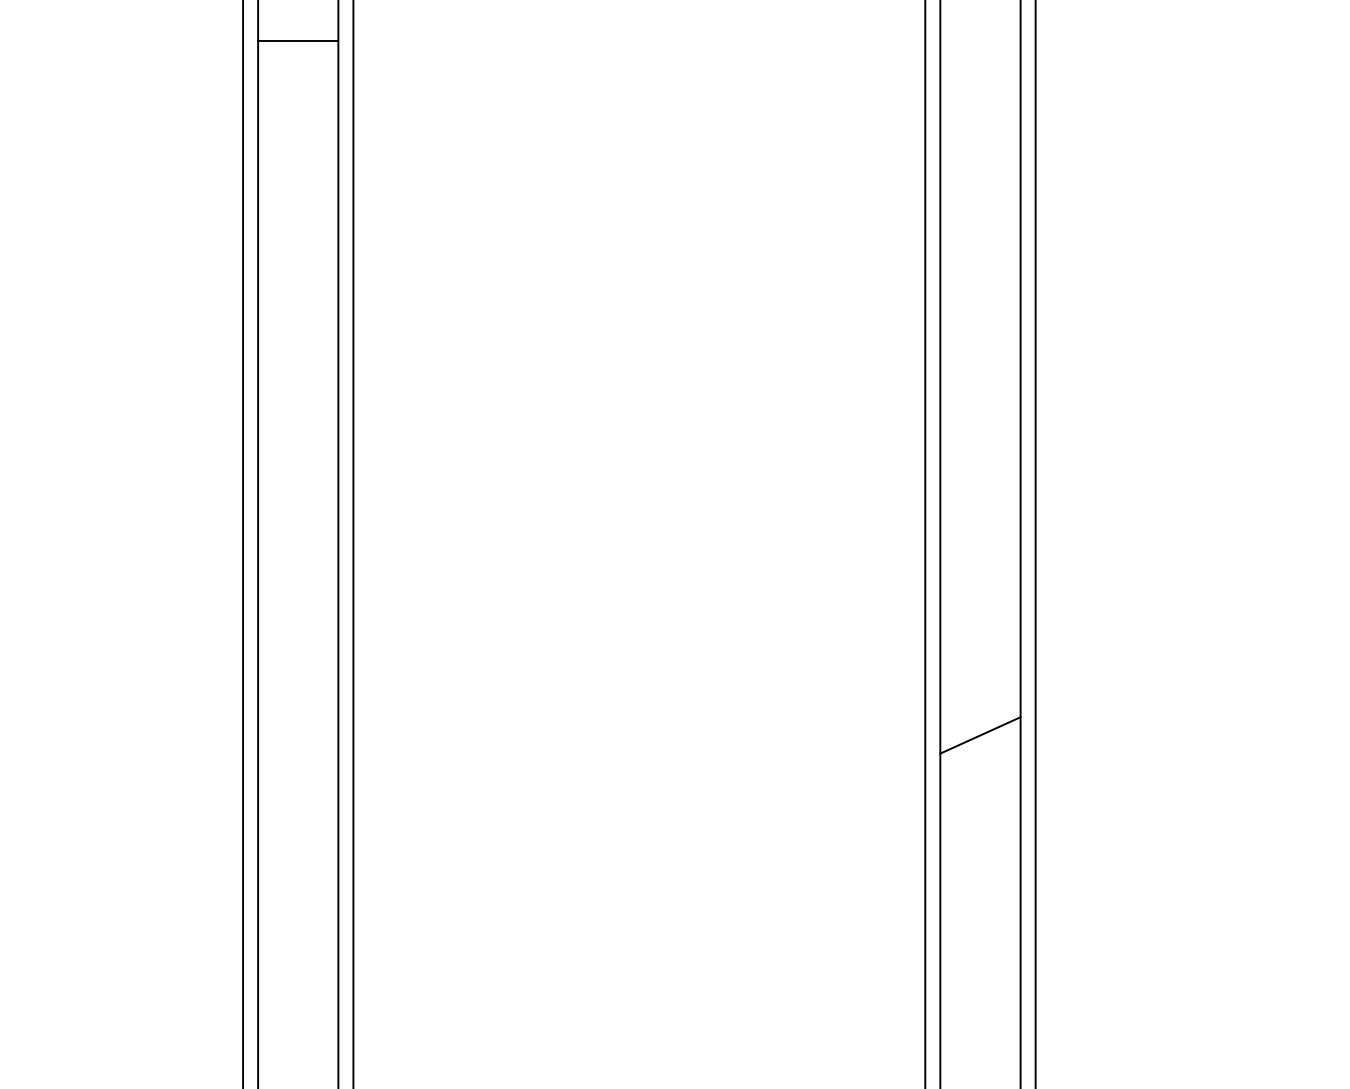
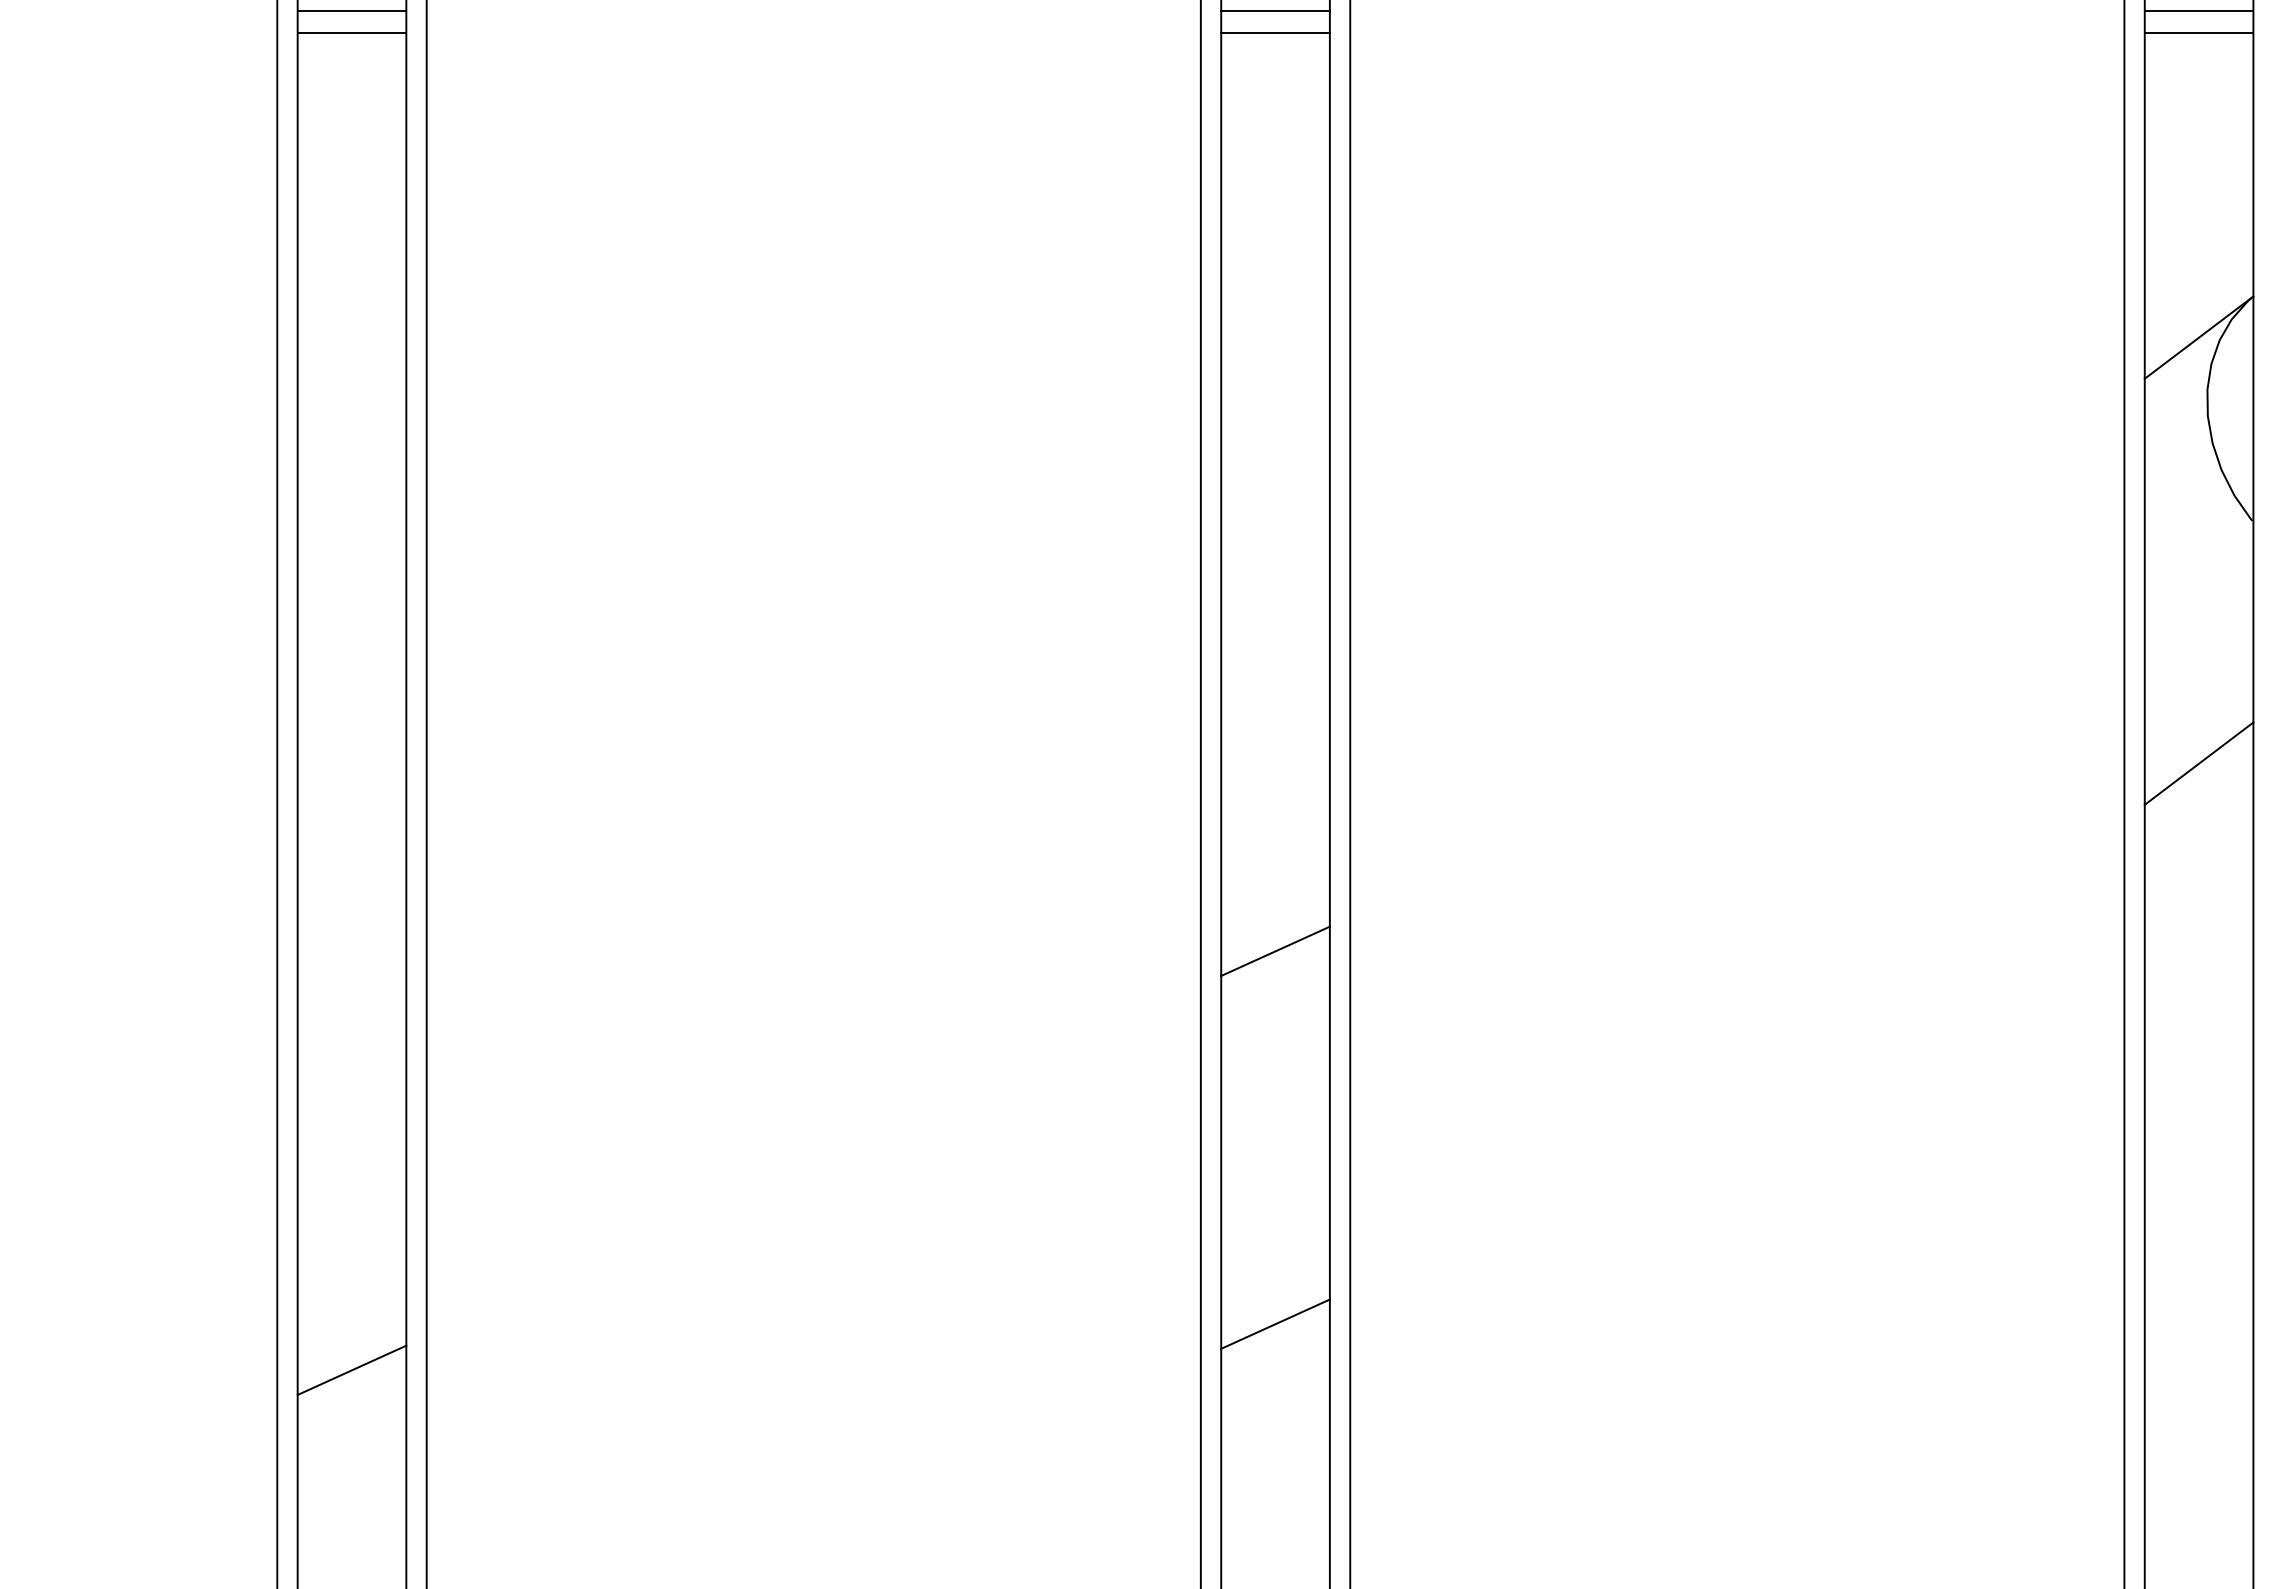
line: (980, 41) -> (1275, 11), added
line: (297, 56) -> (351, 32), added
line: (980, 56) -> (1275, 32), added
line: (980, 1010) -> (1275, 1323), added
line: (297, 1044) -> (351, 1369), added

